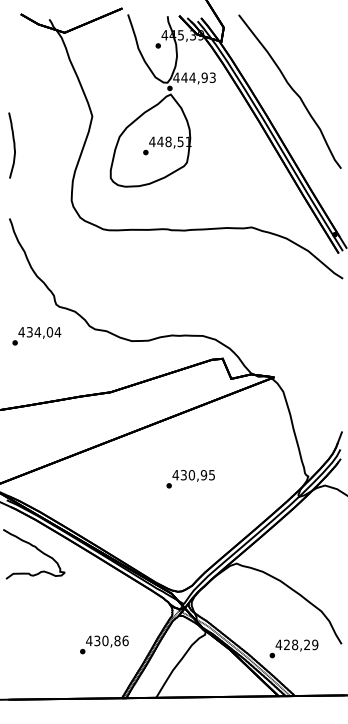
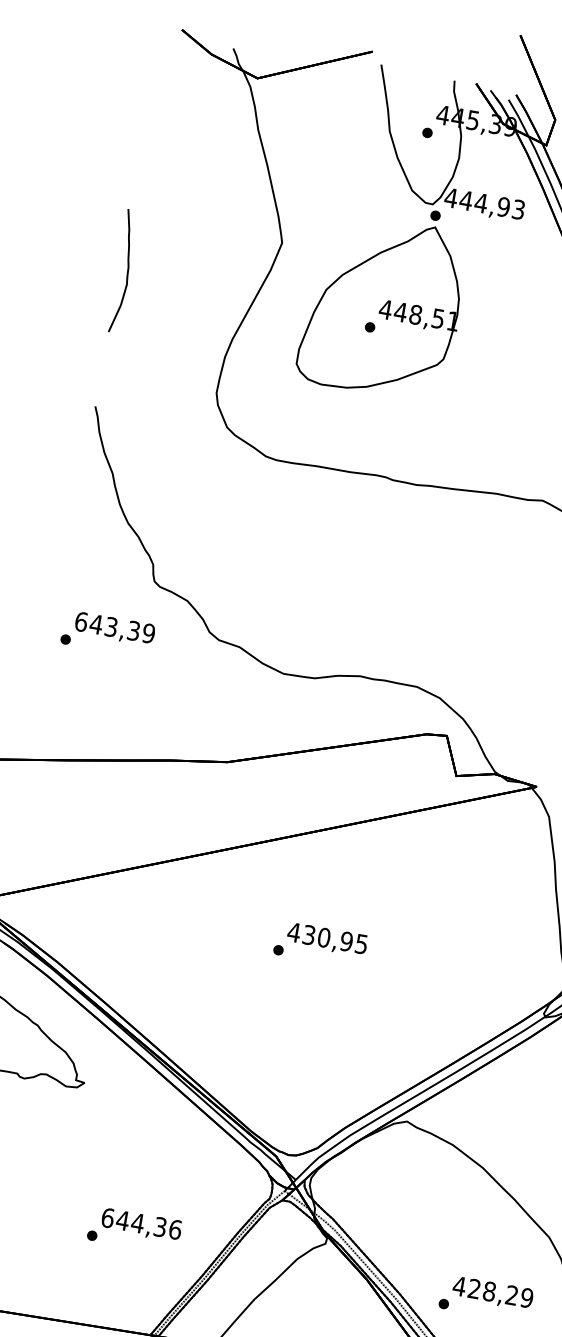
text: (39, 332) -> (114, 628), 434,04 -> 643,39
text: (190, 479) -> (320, 945), moved
text: (103, 640) -> (134, 1221), 430,86 -> 644,36

